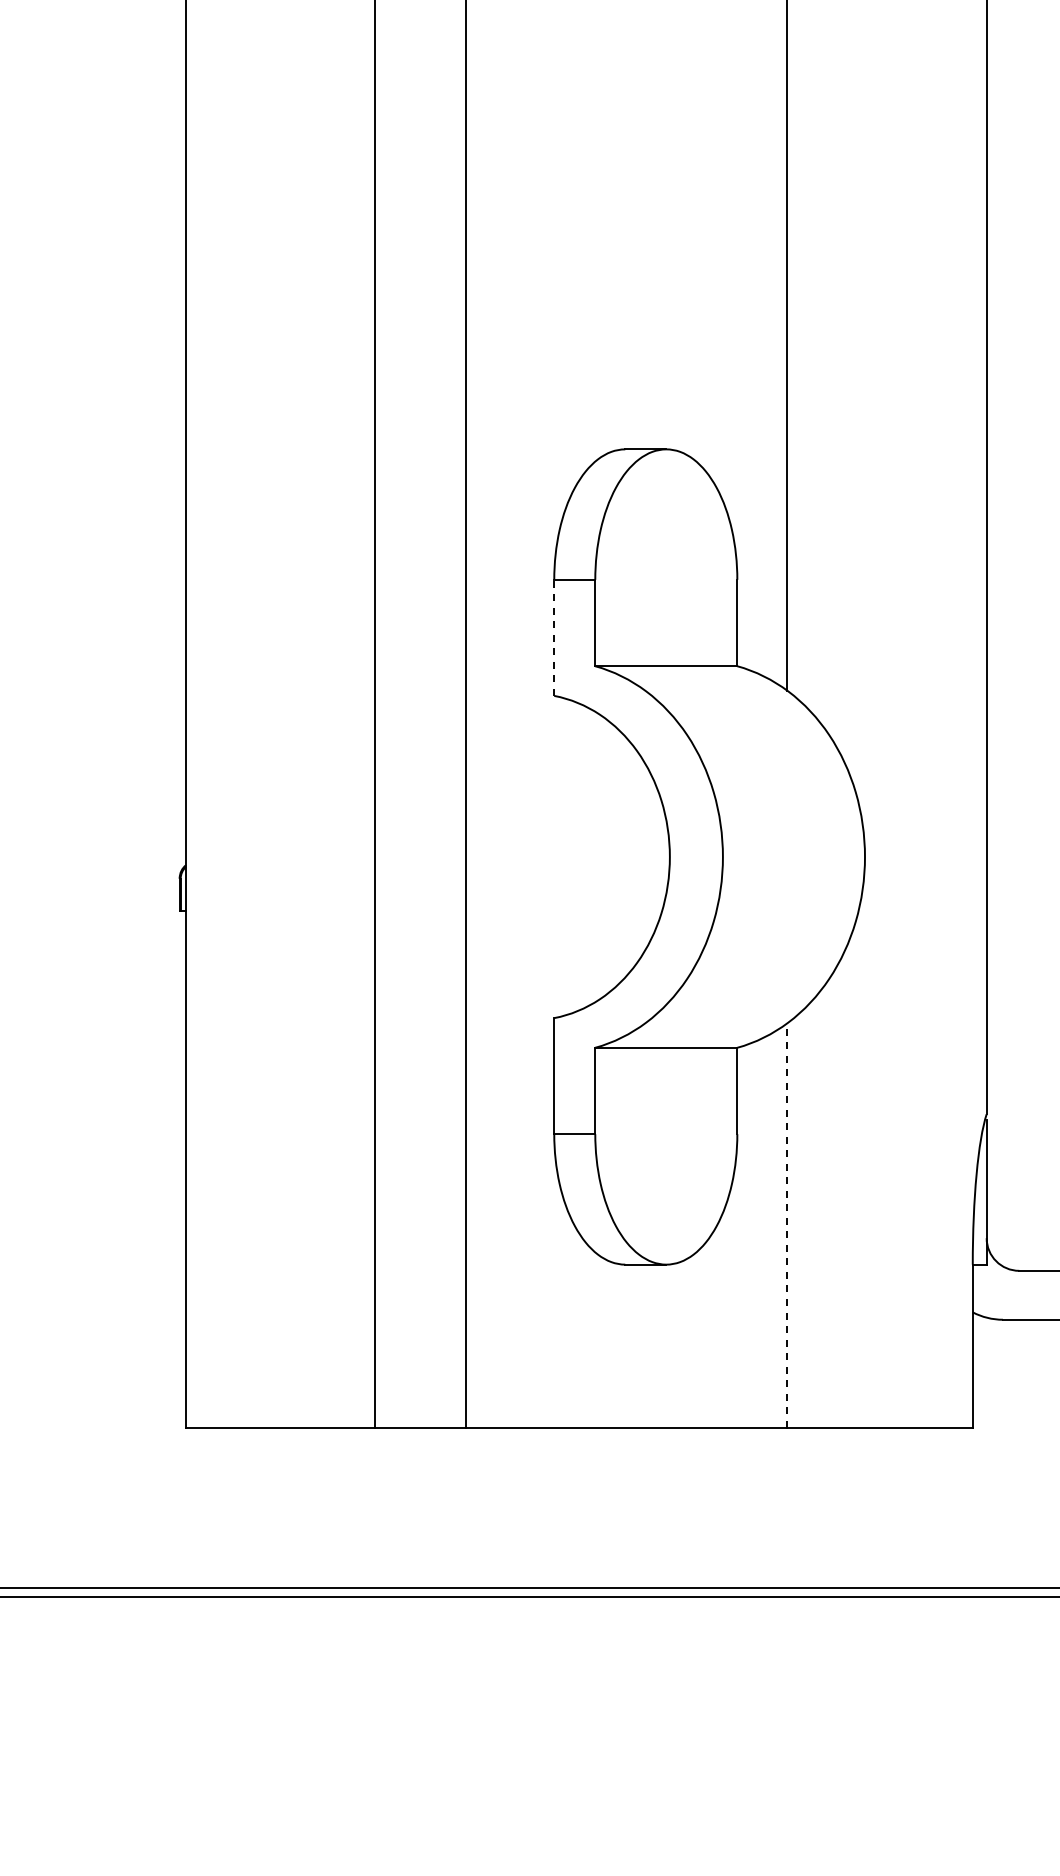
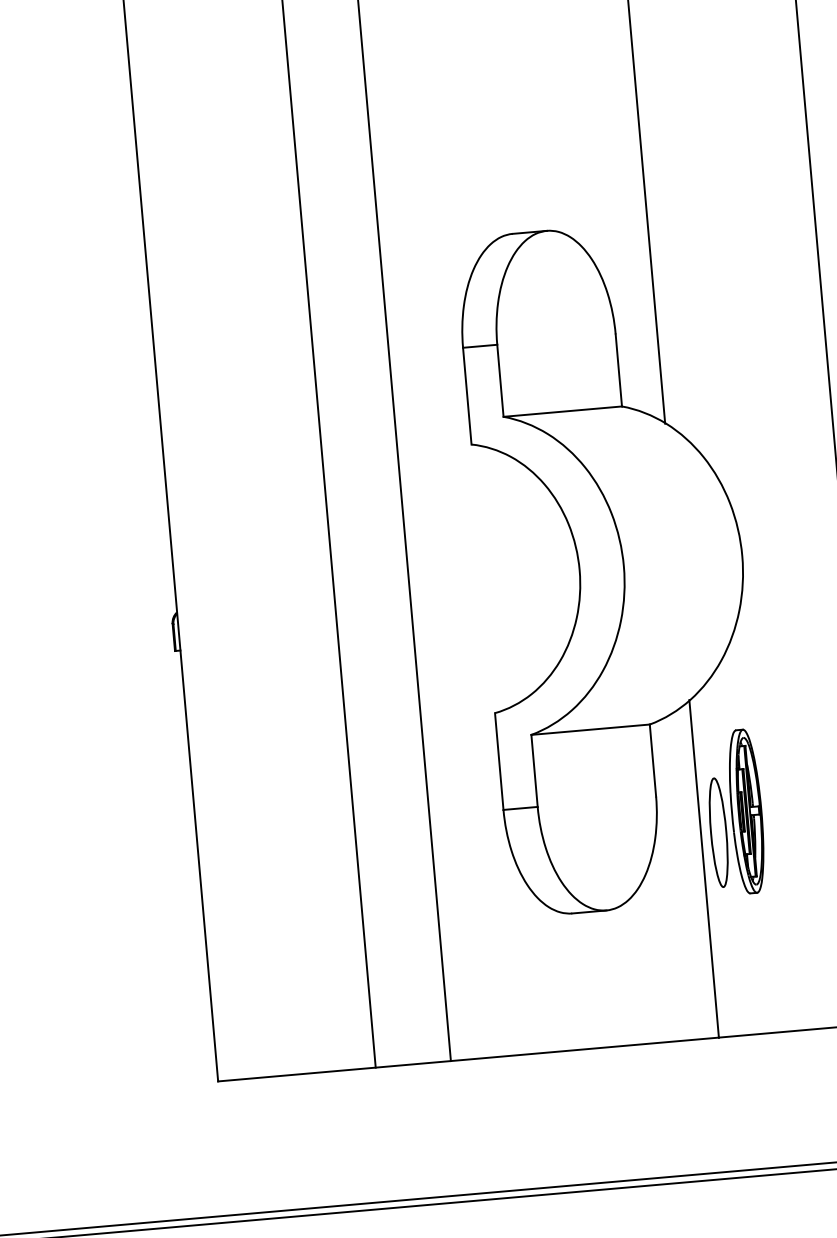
line: (554, 637) -> (467, 395), dashed -> solid
part: (830, 1161) -> (735, 812), added
line: (786, 1224) -> (703, 868), dashed -> solid

